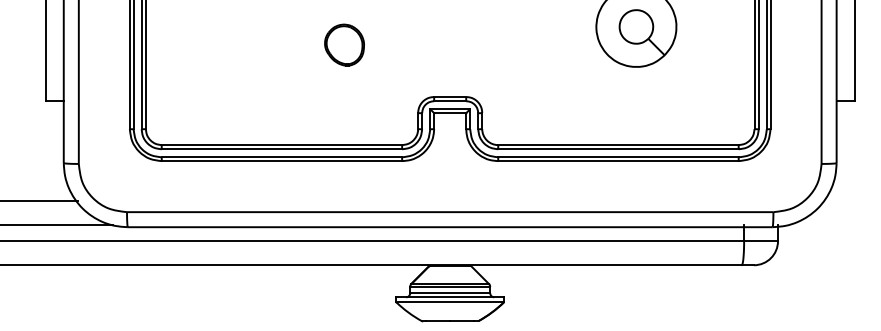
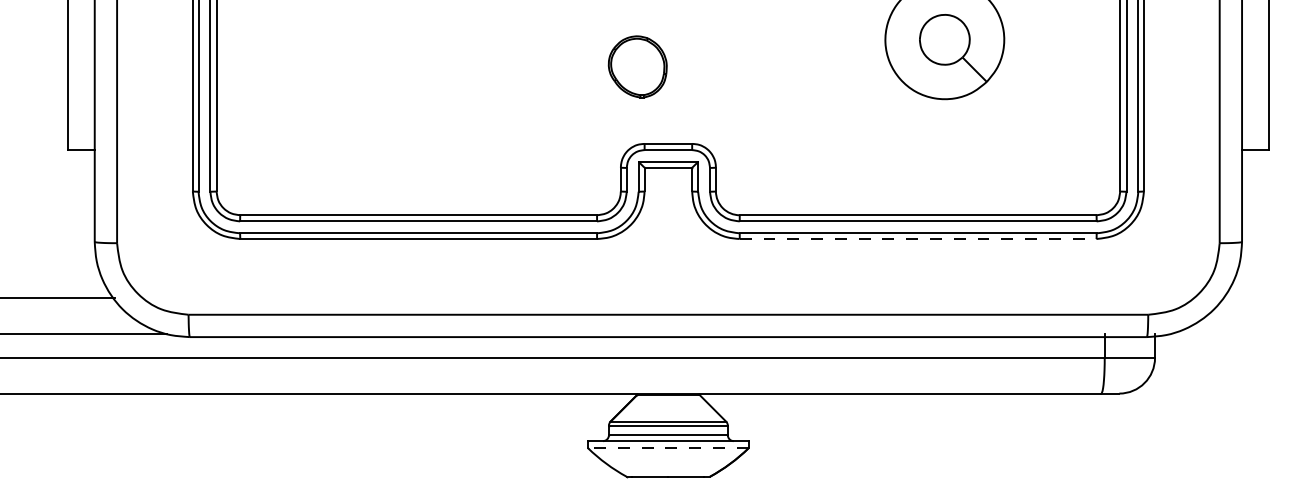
part: (344, 44) -> (637, 65), moved
line: (618, 161) -> (918, 239), solid -> dashed
line: (449, 302) -> (667, 448), solid -> dashed

